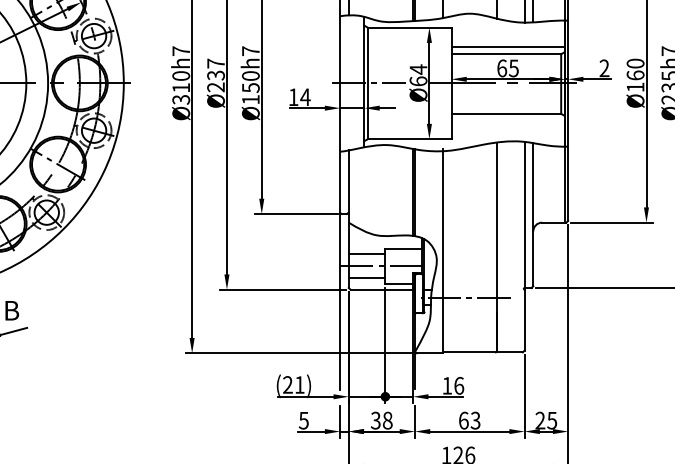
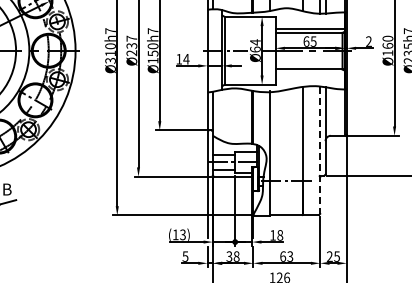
line: (525, 246) -> (320, 150), solid -> dashed
text: (292, 384) -> (178, 234), (21) -> (13)
text: (459, 386) -> (280, 235), 16 -> 18

